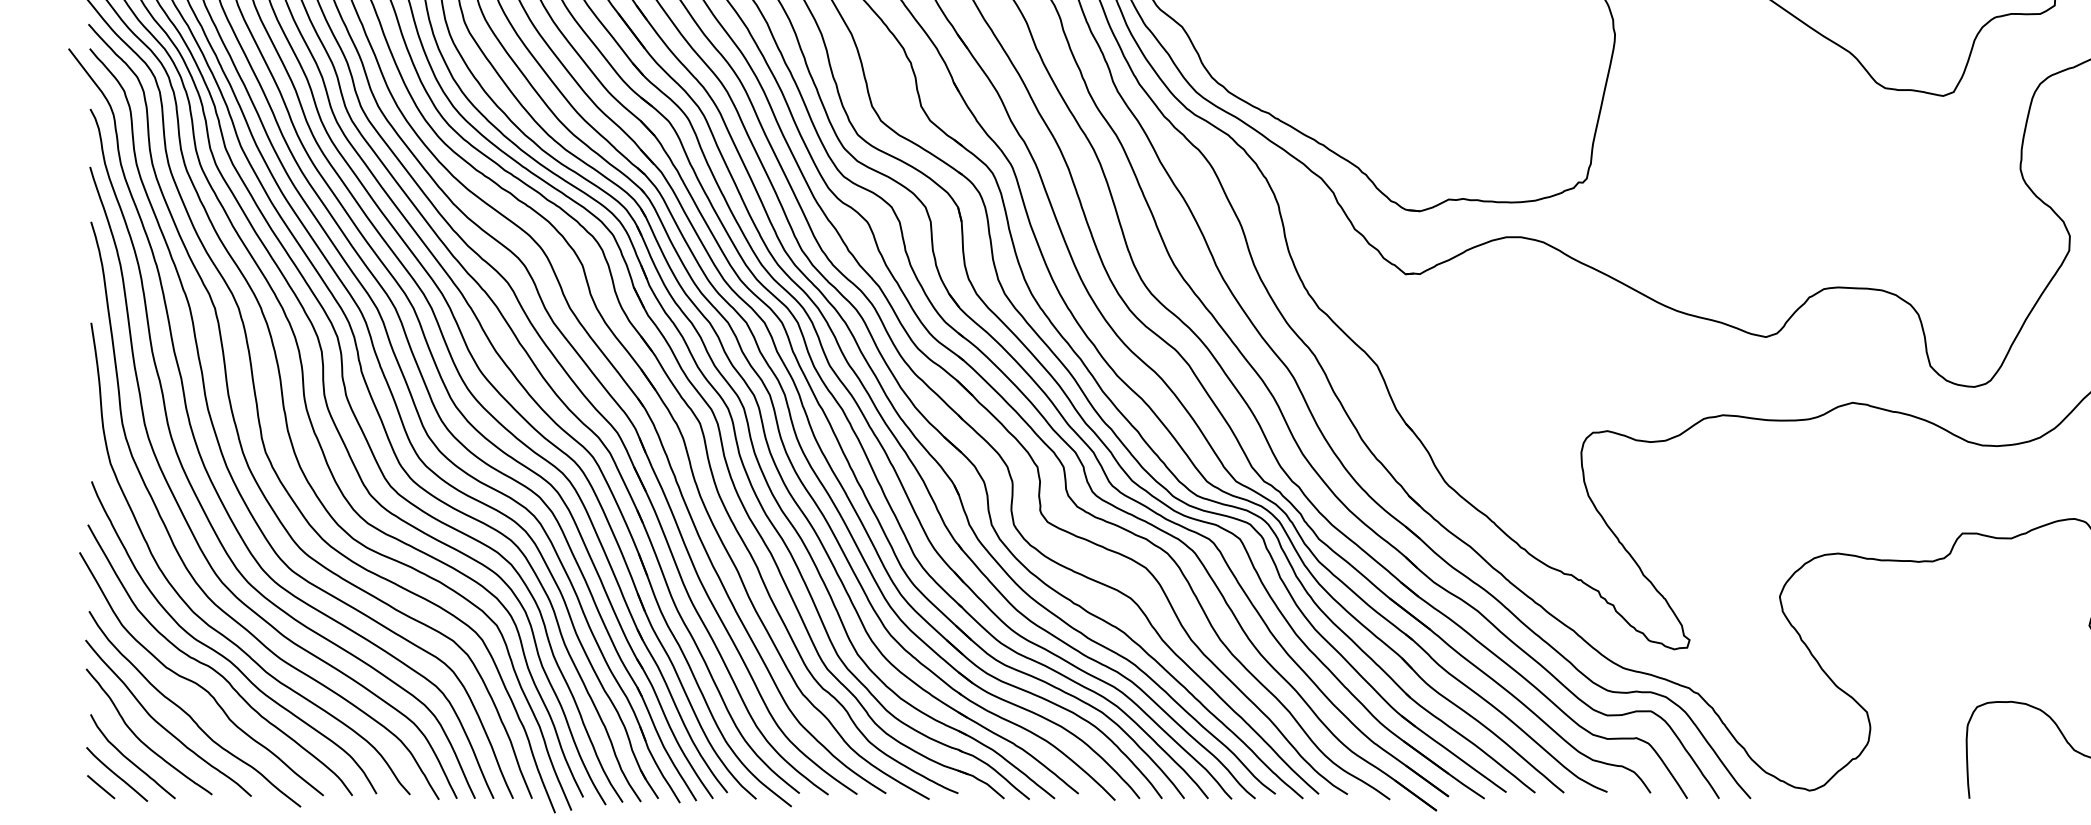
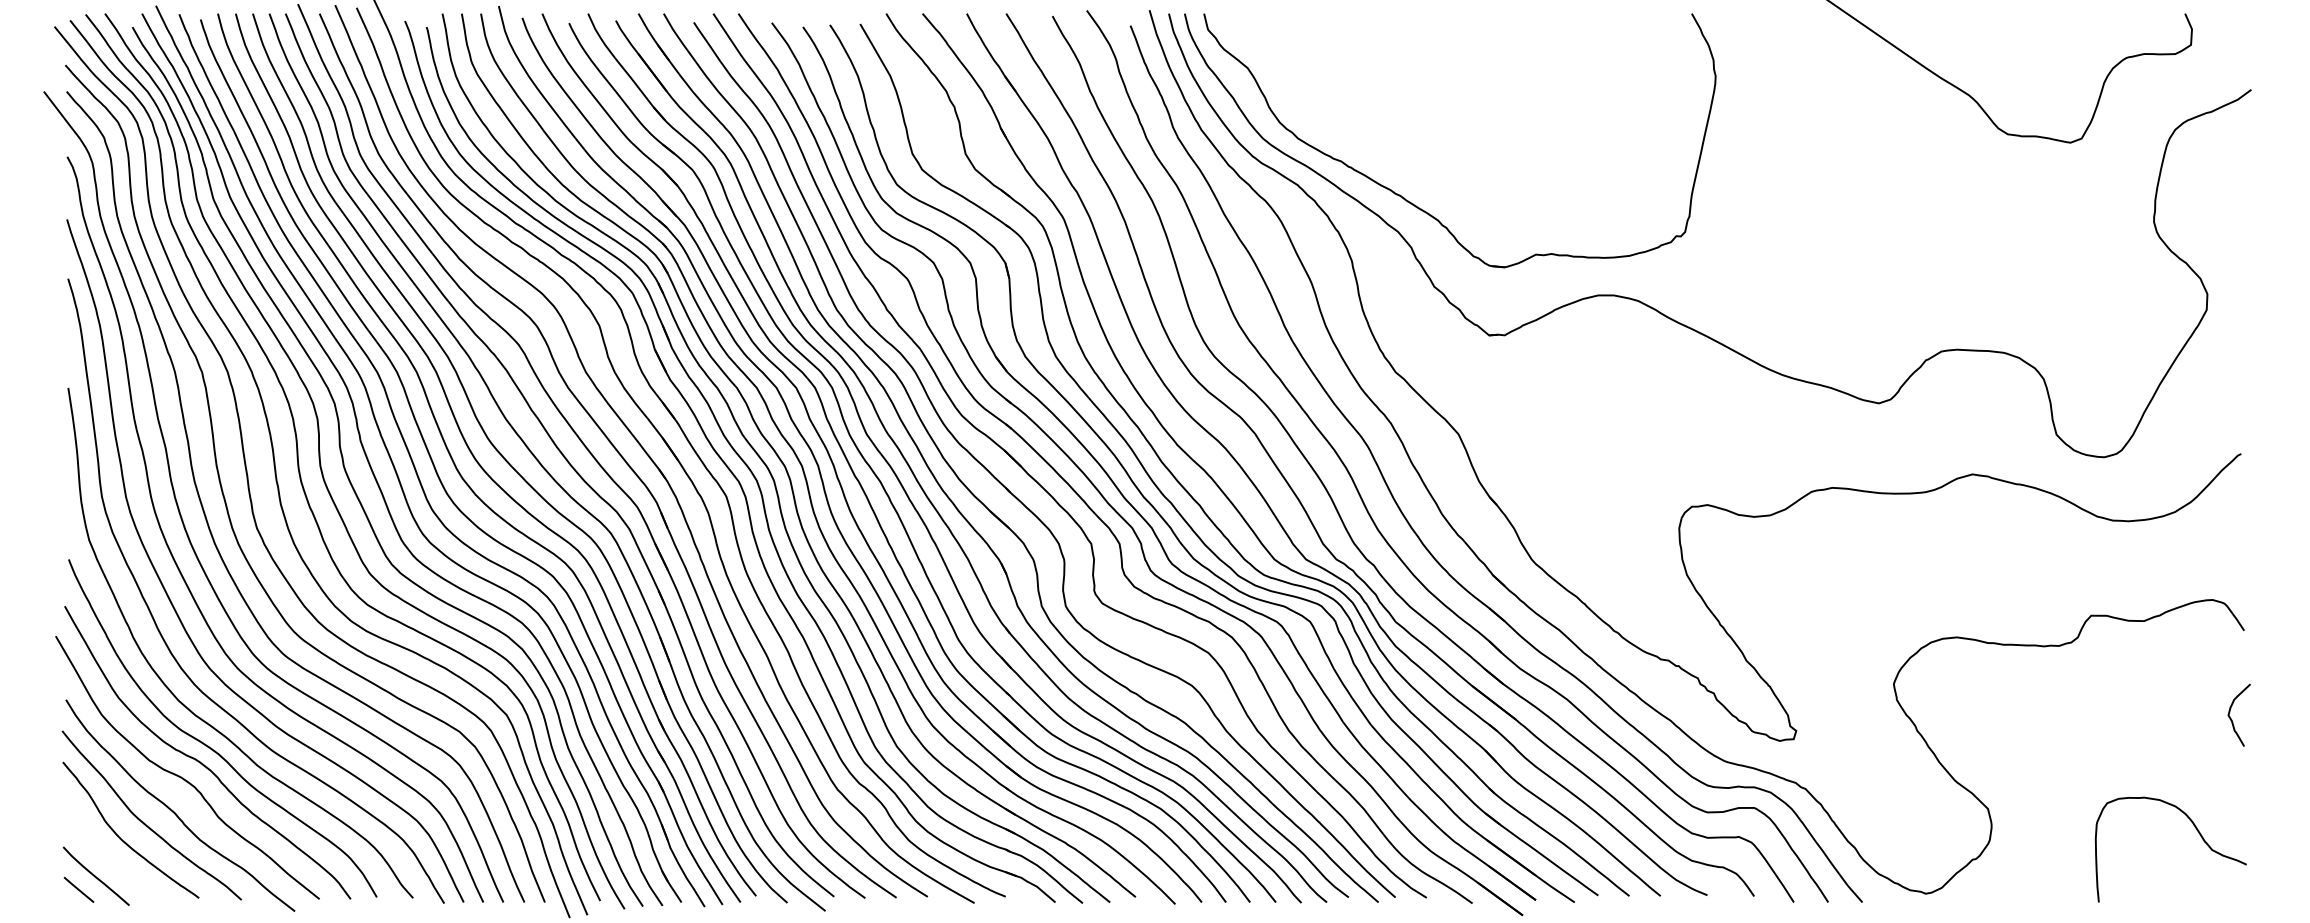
curve: (129, 759) -> (109, 859), removed

